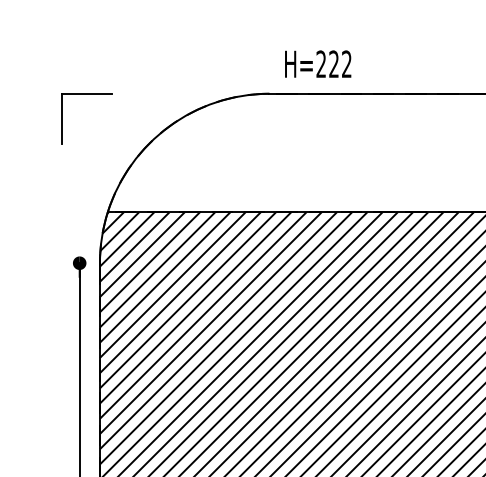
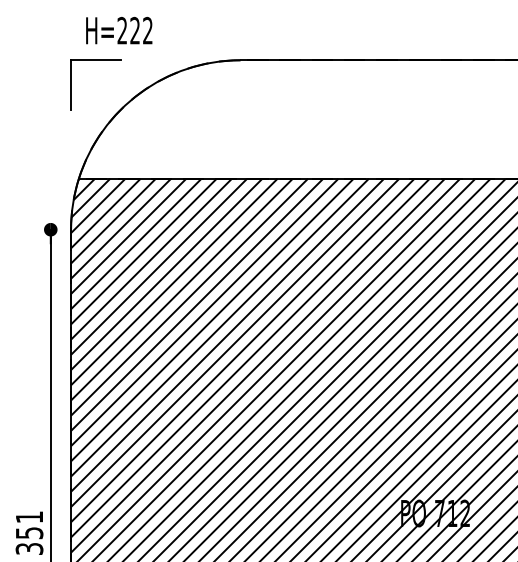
text: (318, 64) -> (119, 30), moved
part: (86, 94) -> (95, 60), moved

